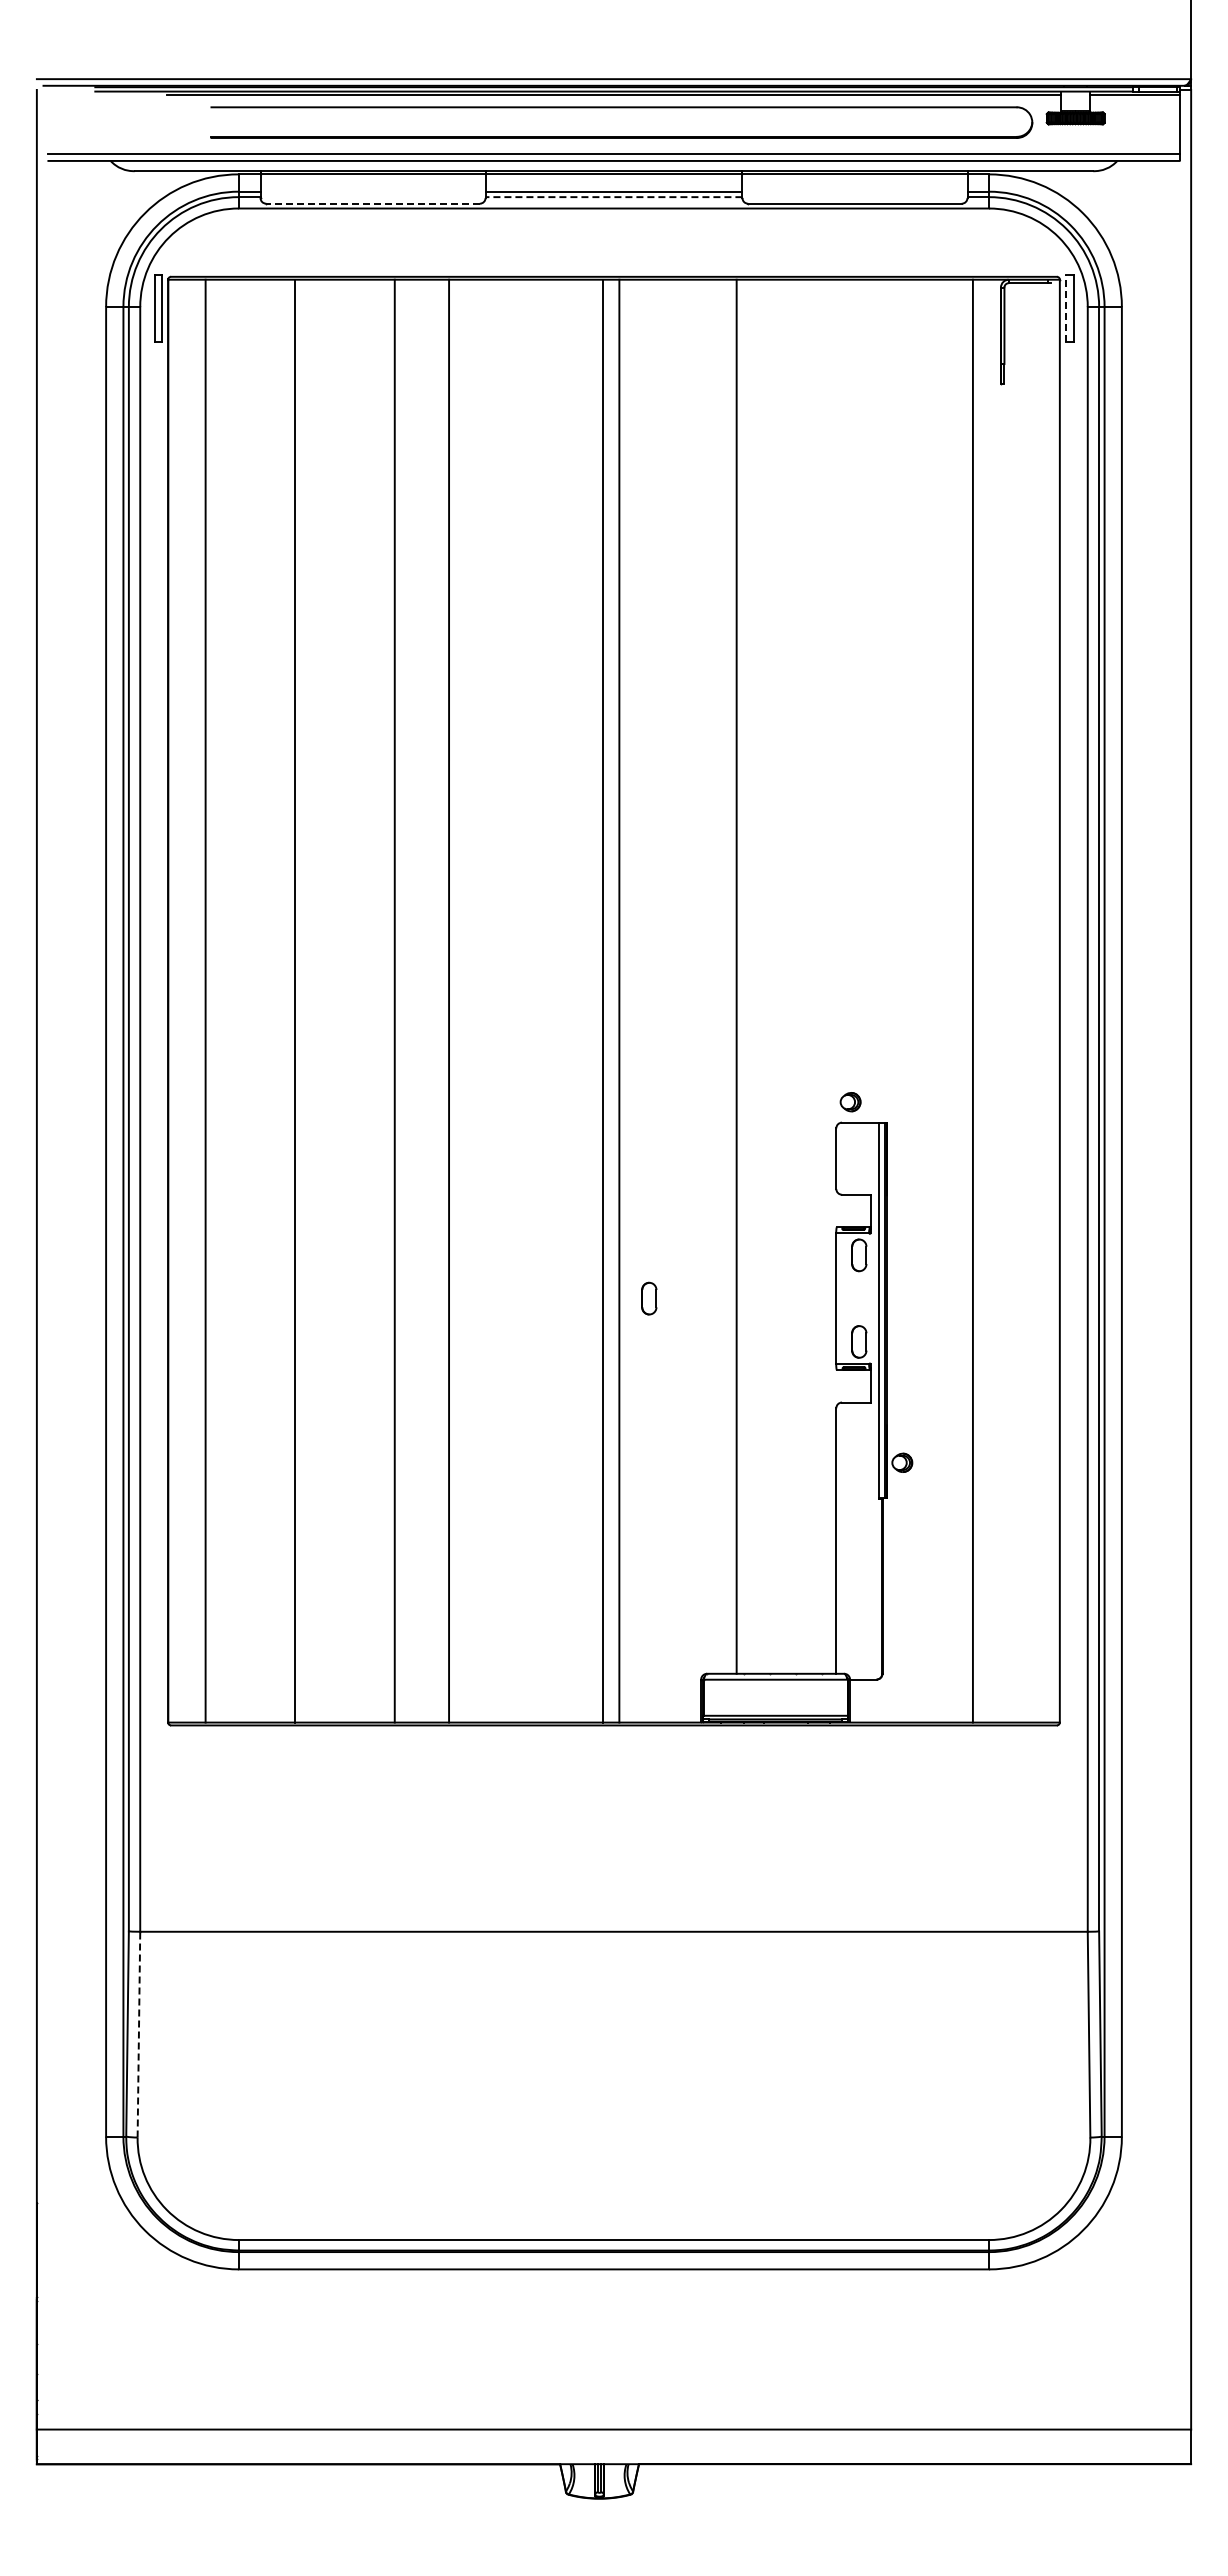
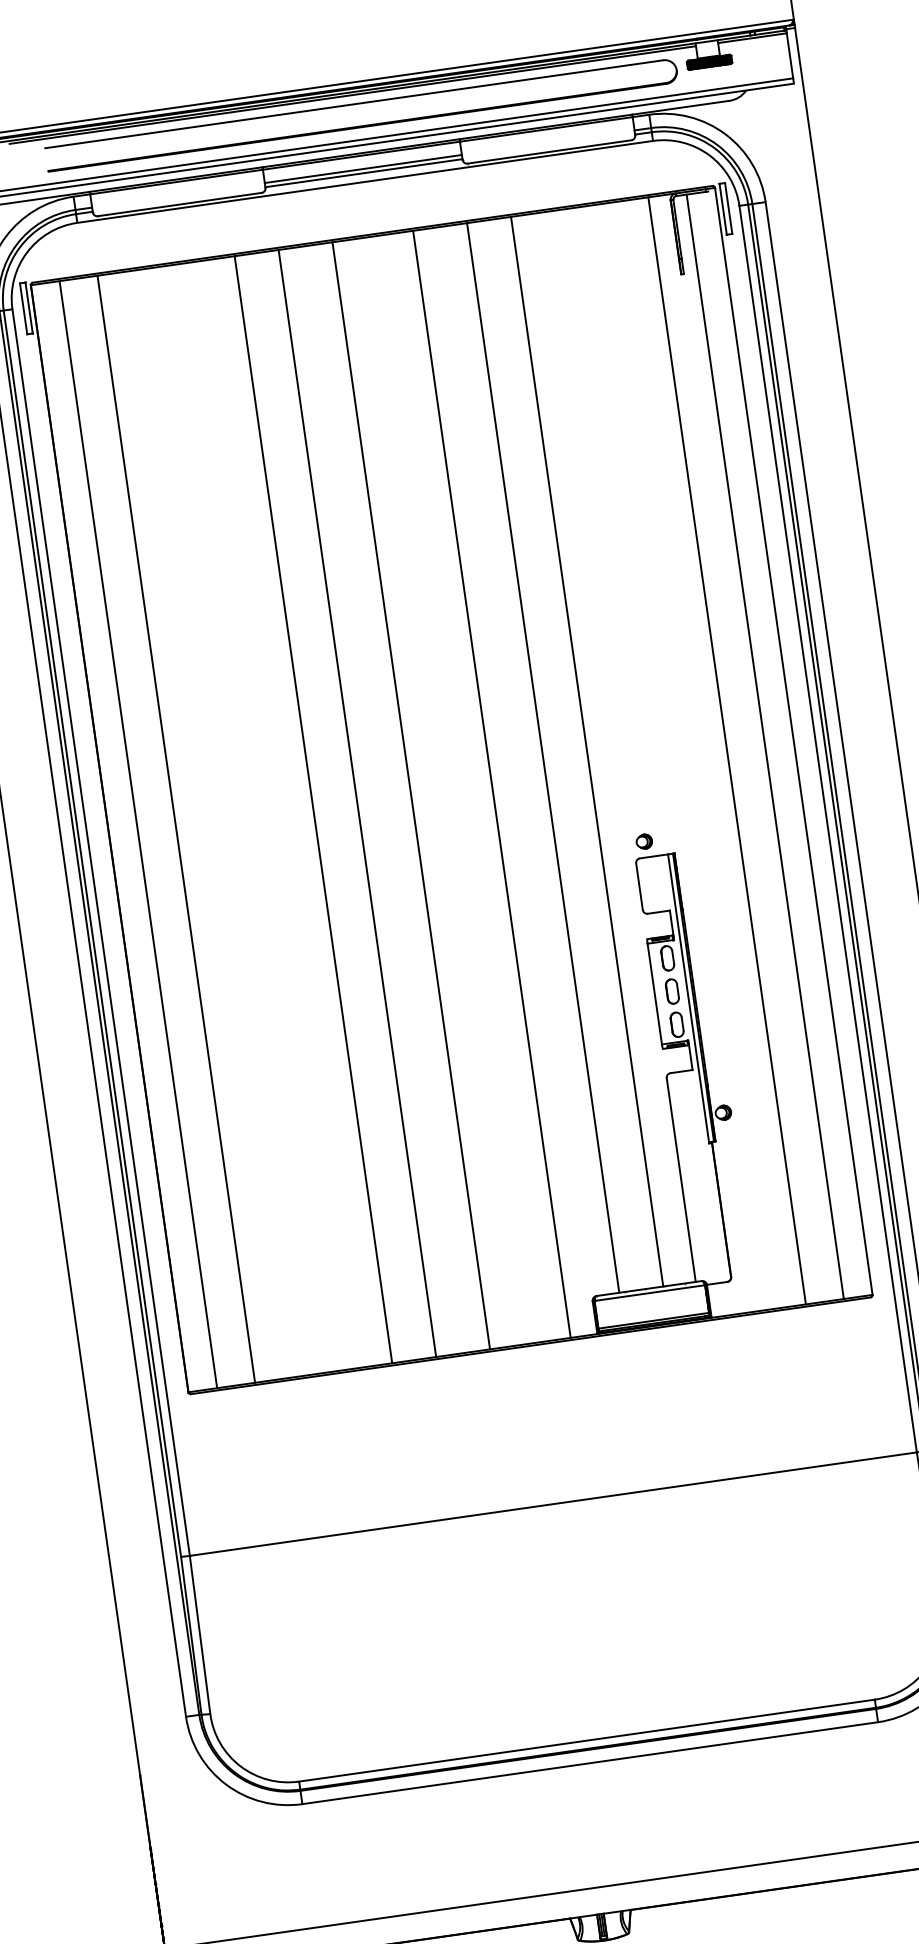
line: (613, 197) -> (363, 173), dashed -> solid
line: (373, 203) -> (180, 204), dashed -> solid
line: (1066, 308) -> (723, 209), dashed -> solid
line: (793, 976) -> (586, 751), added
line: (295, 1000) -> (176, 828), moved
line: (394, 1000) -> (313, 809), moved
line: (449, 1000) -> (357, 802), moved
line: (603, 1000) -> (411, 795), moved
line: (619, 1000) -> (491, 783), moved
line: (1022, 1002) -> (765, 746), added
part: (649, 1298) -> (672, 991), moved
line: (138, 2034) -> (199, 1634), dashed -> solid

